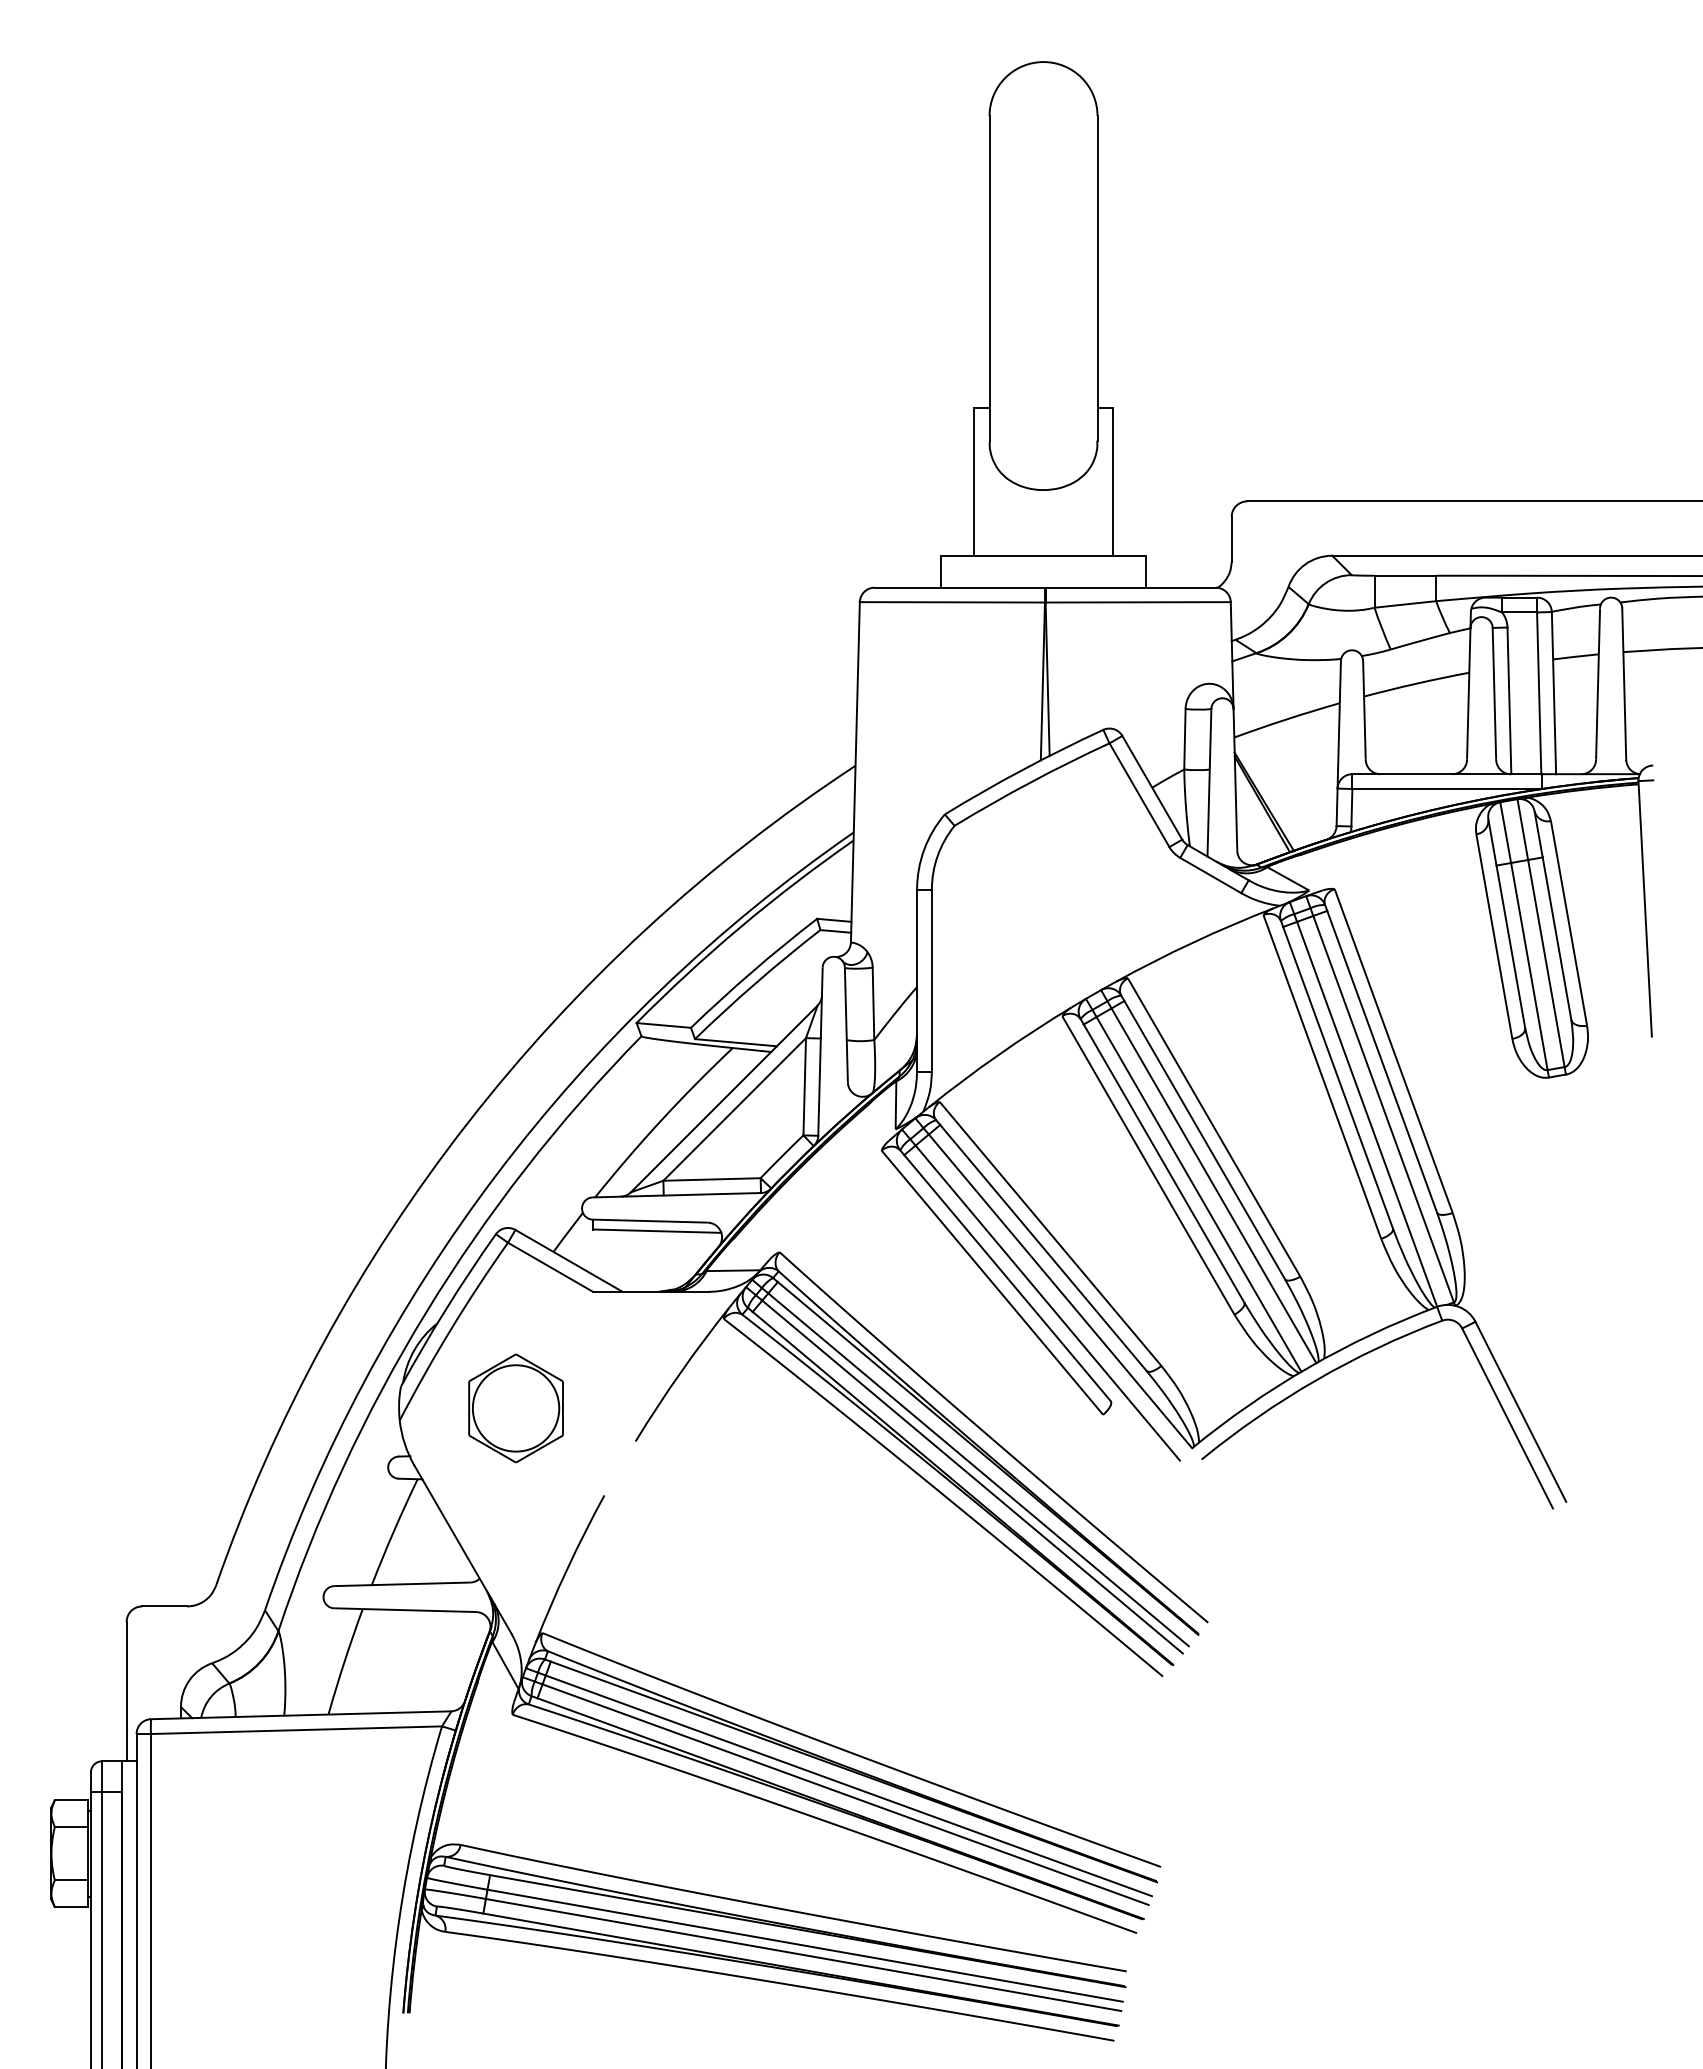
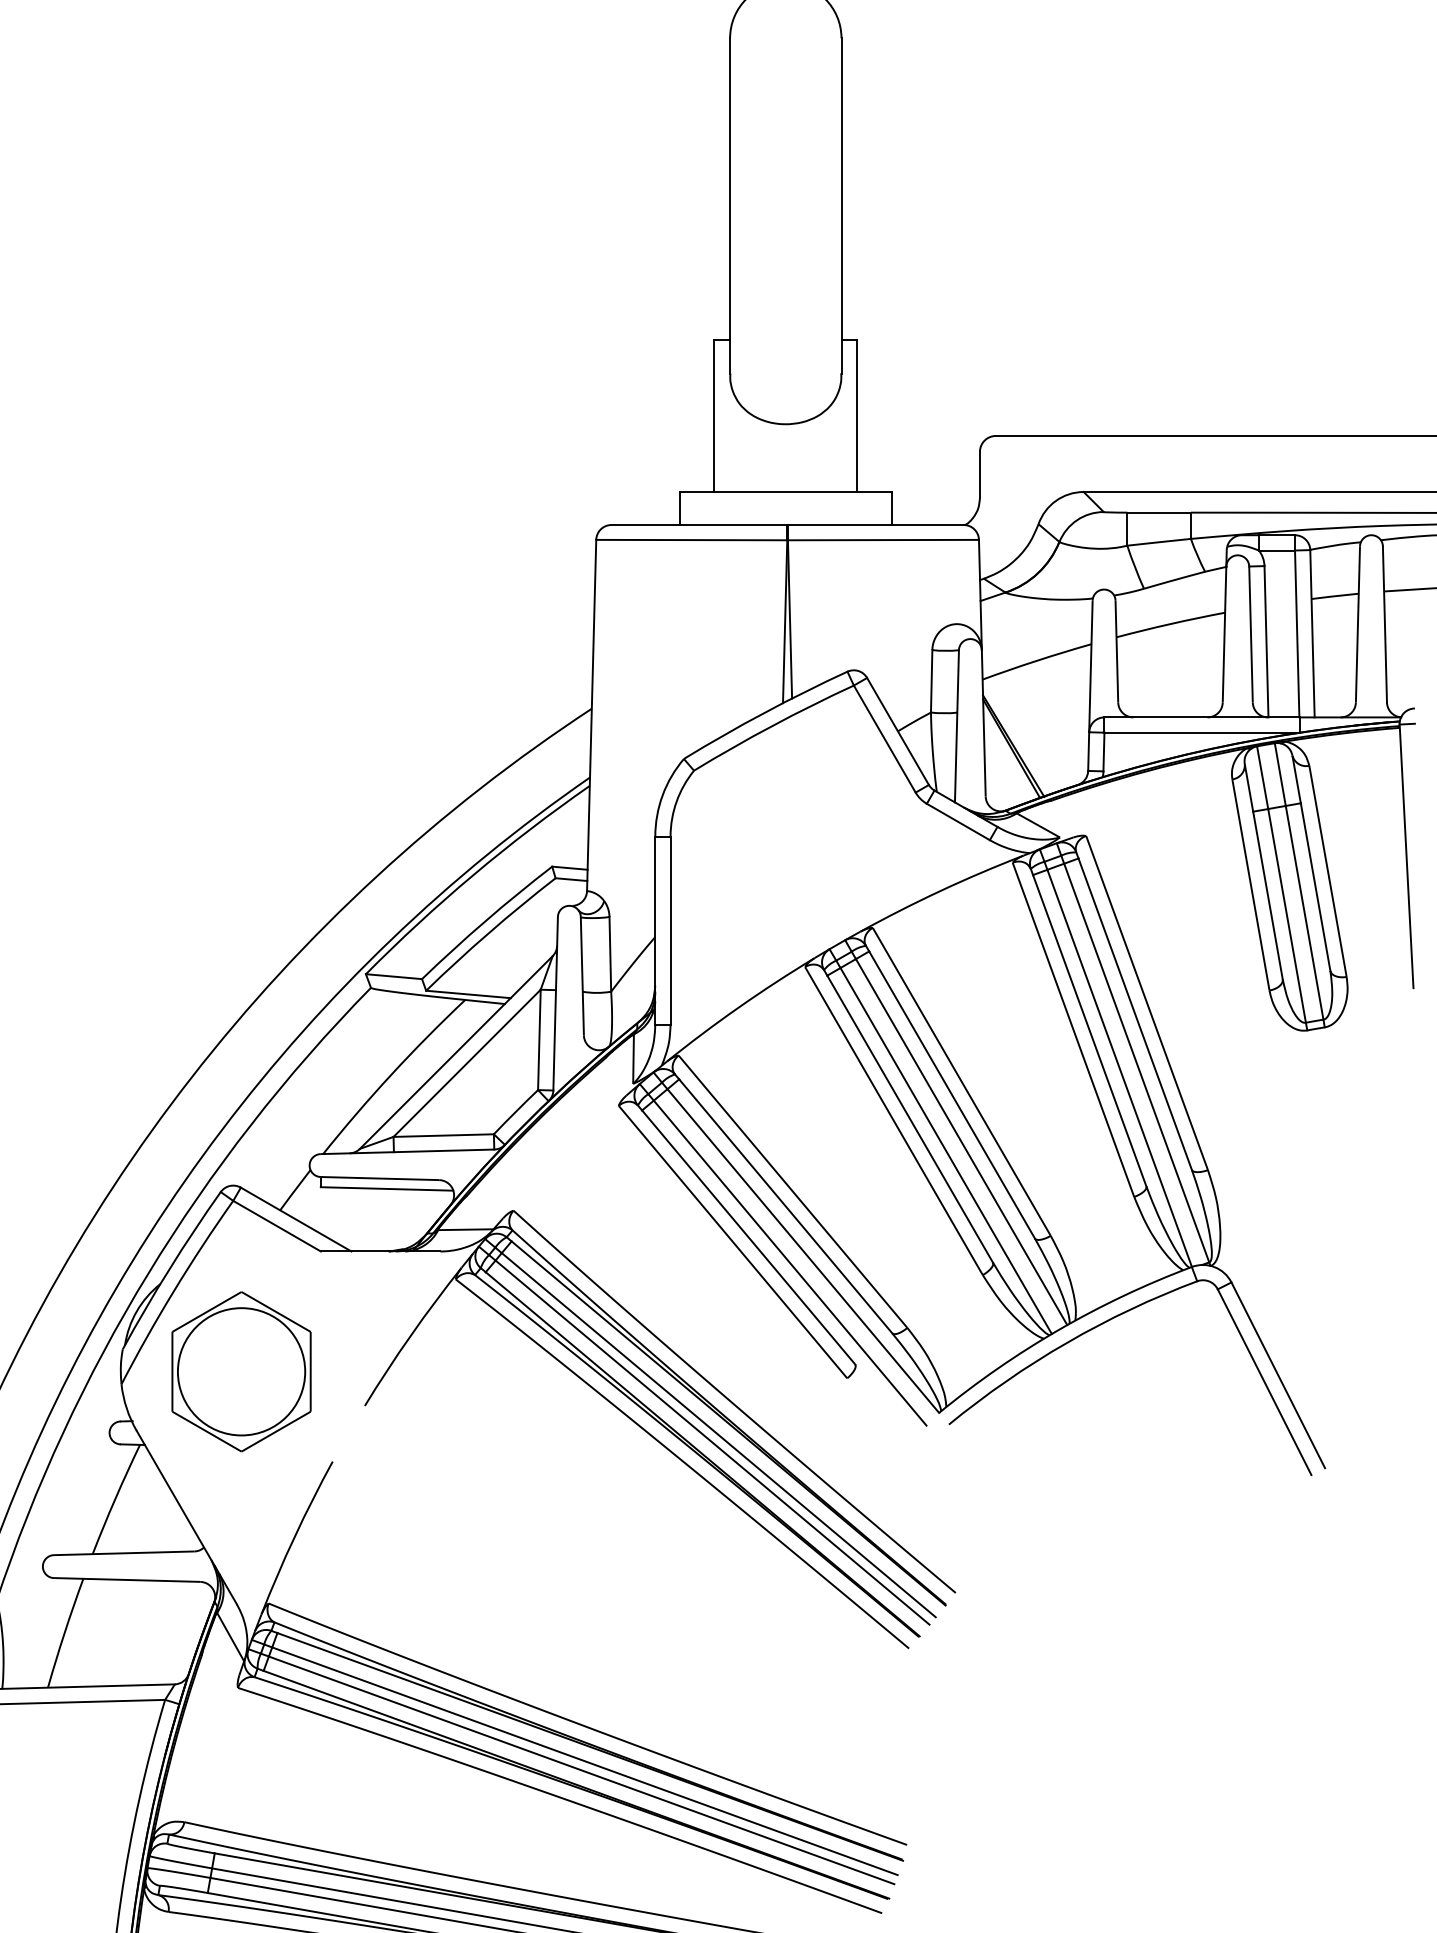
part: (515, 1408) -> (240, 1371), size x1.43

